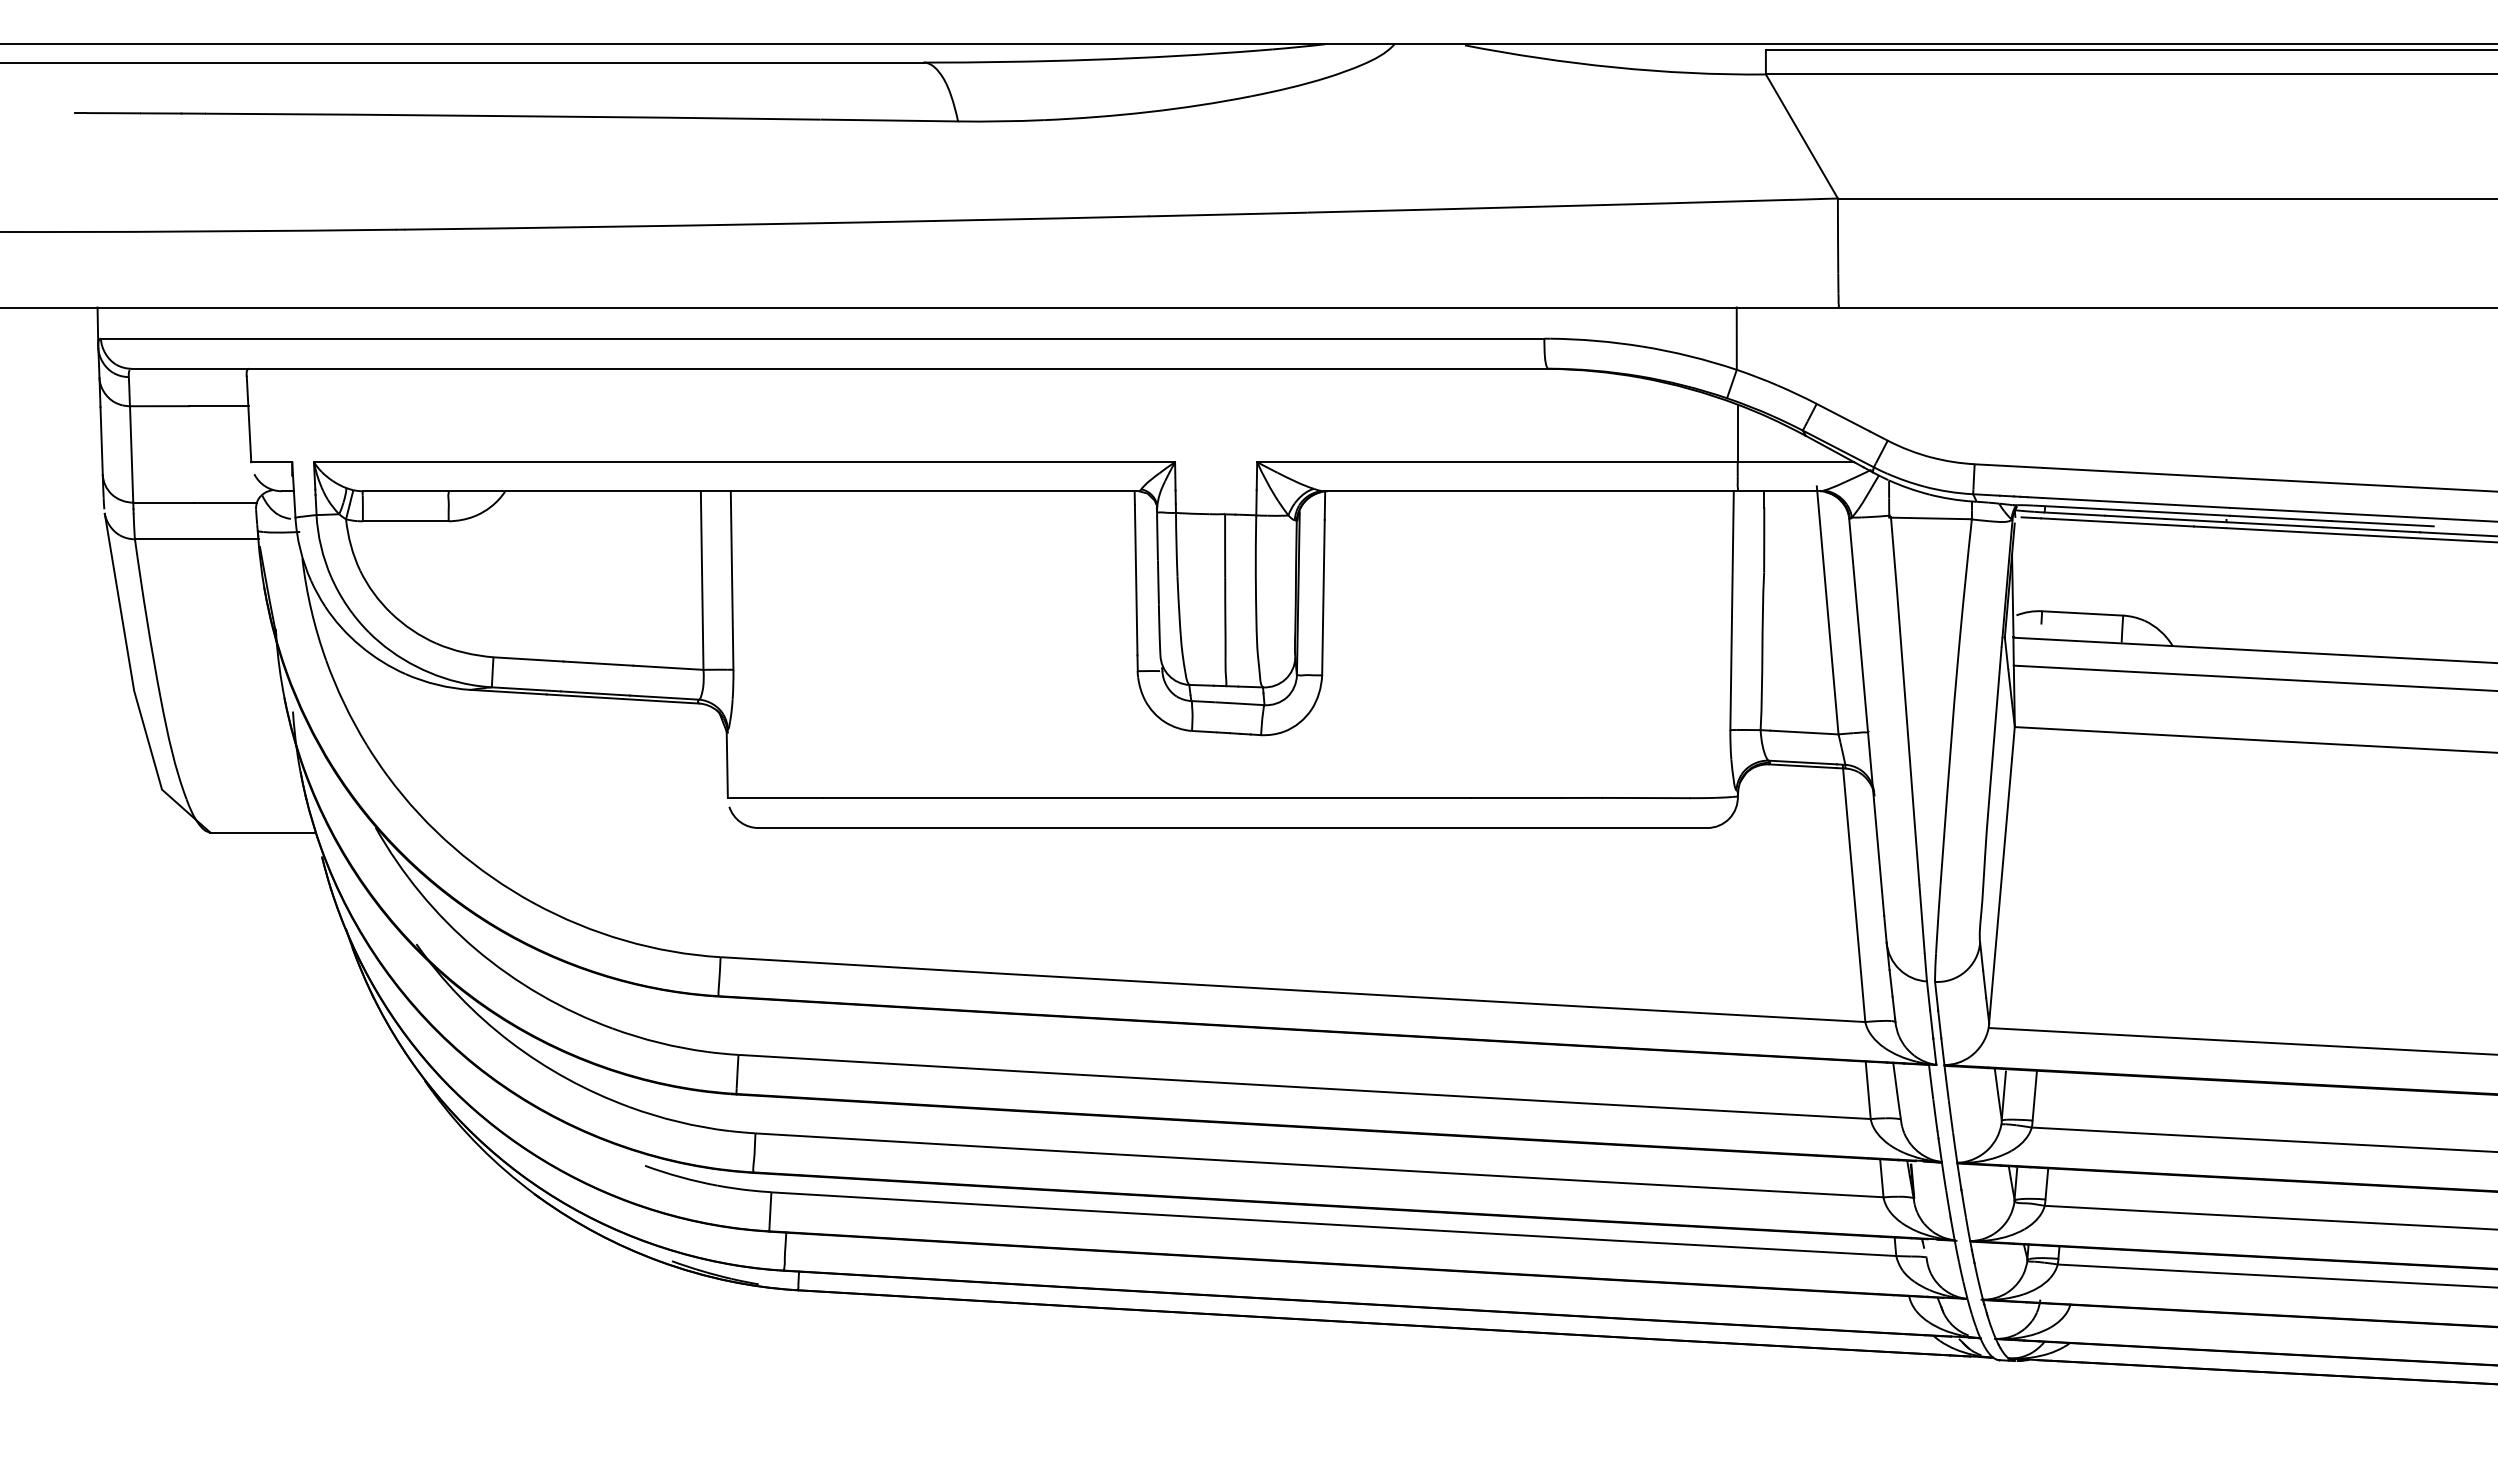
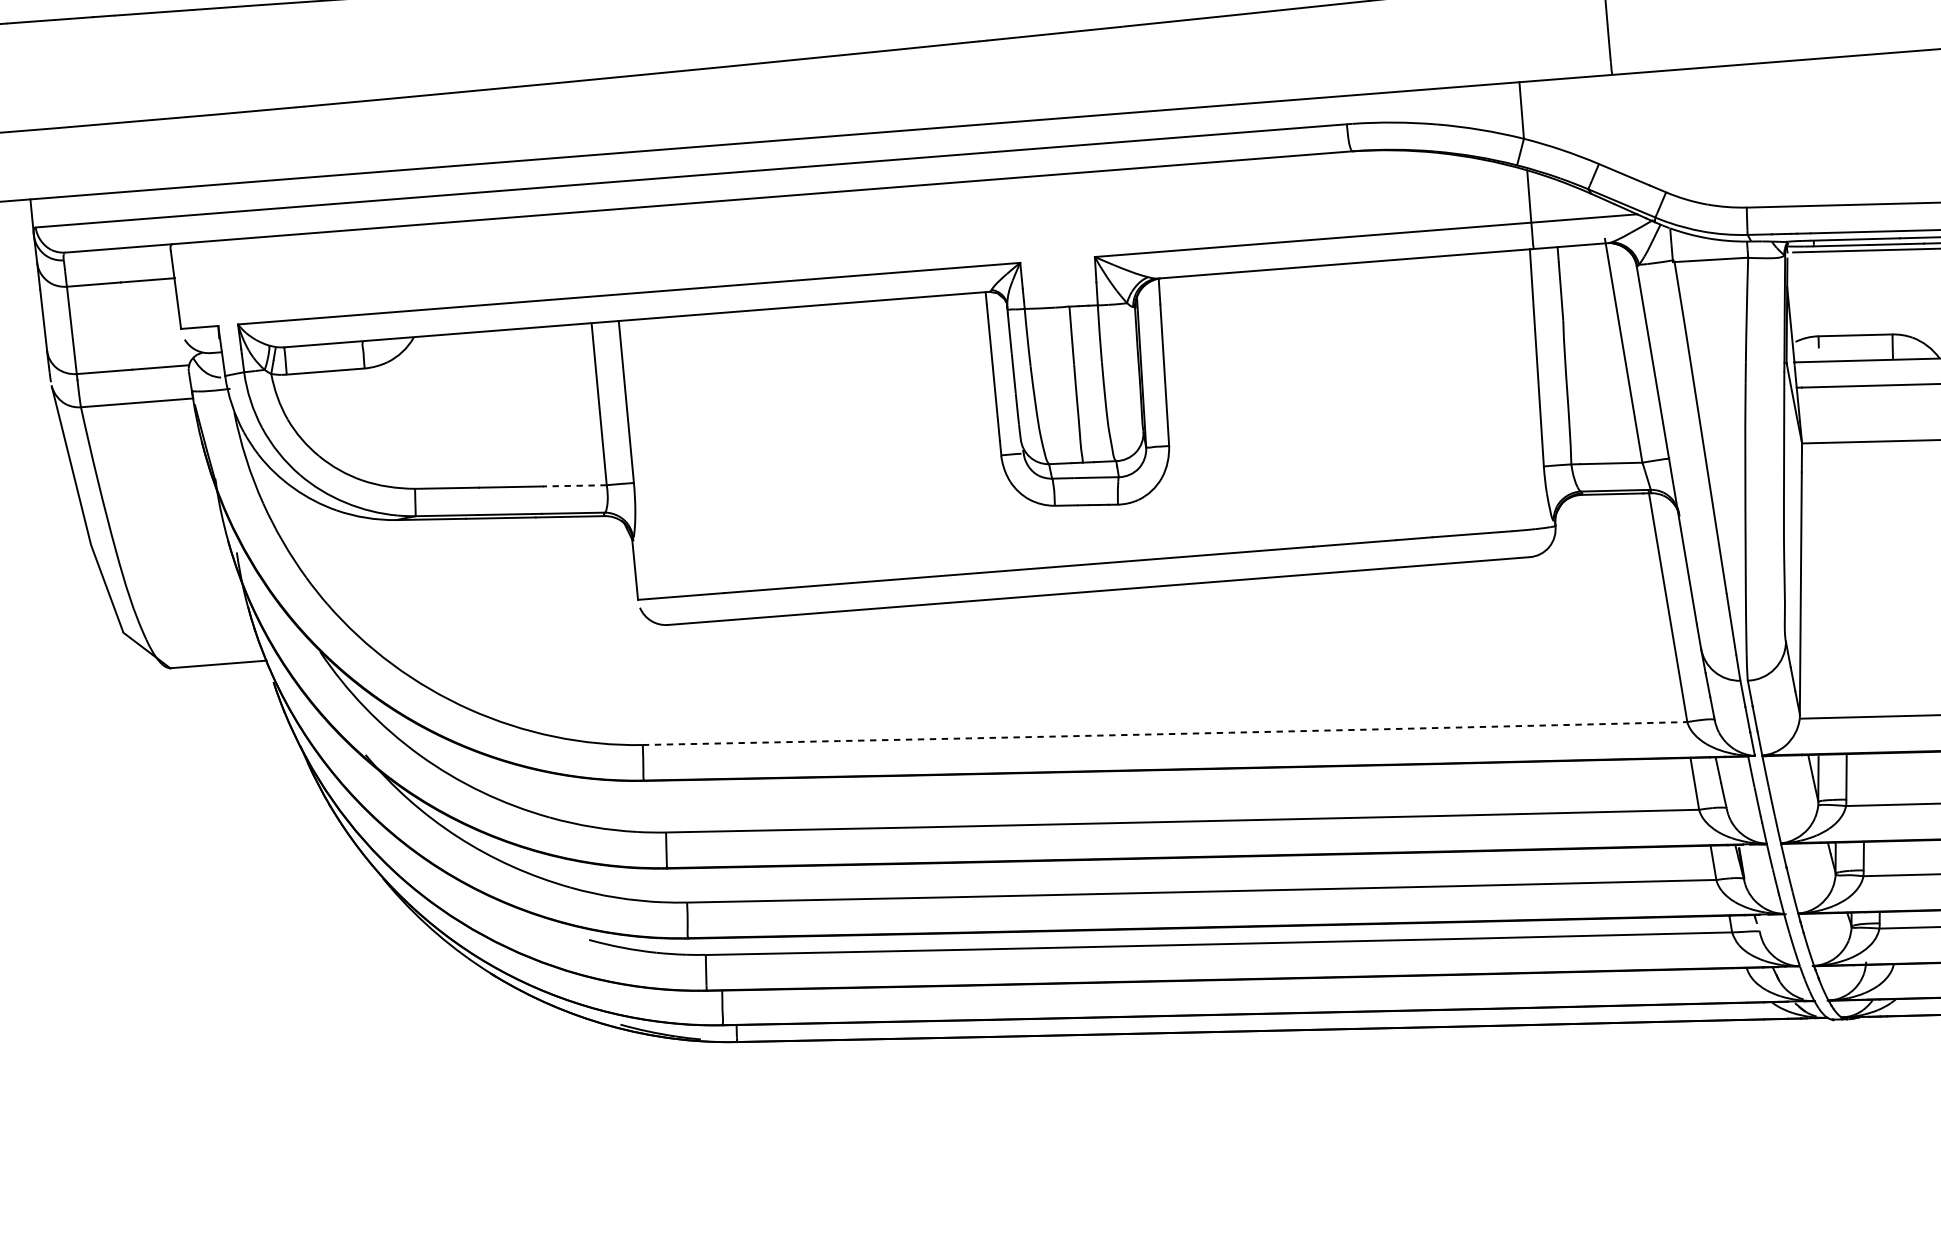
line: (668, 667) -> (574, 485), solid -> dashed
arc: (1292, 990) -> (1164, 734), solid -> dashed

